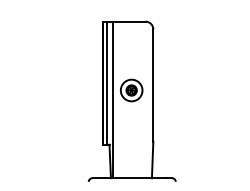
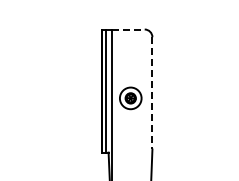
line: (129, 21) -> (128, 29), solid -> dashed
line: (153, 85) -> (152, 93), solid -> dashed

